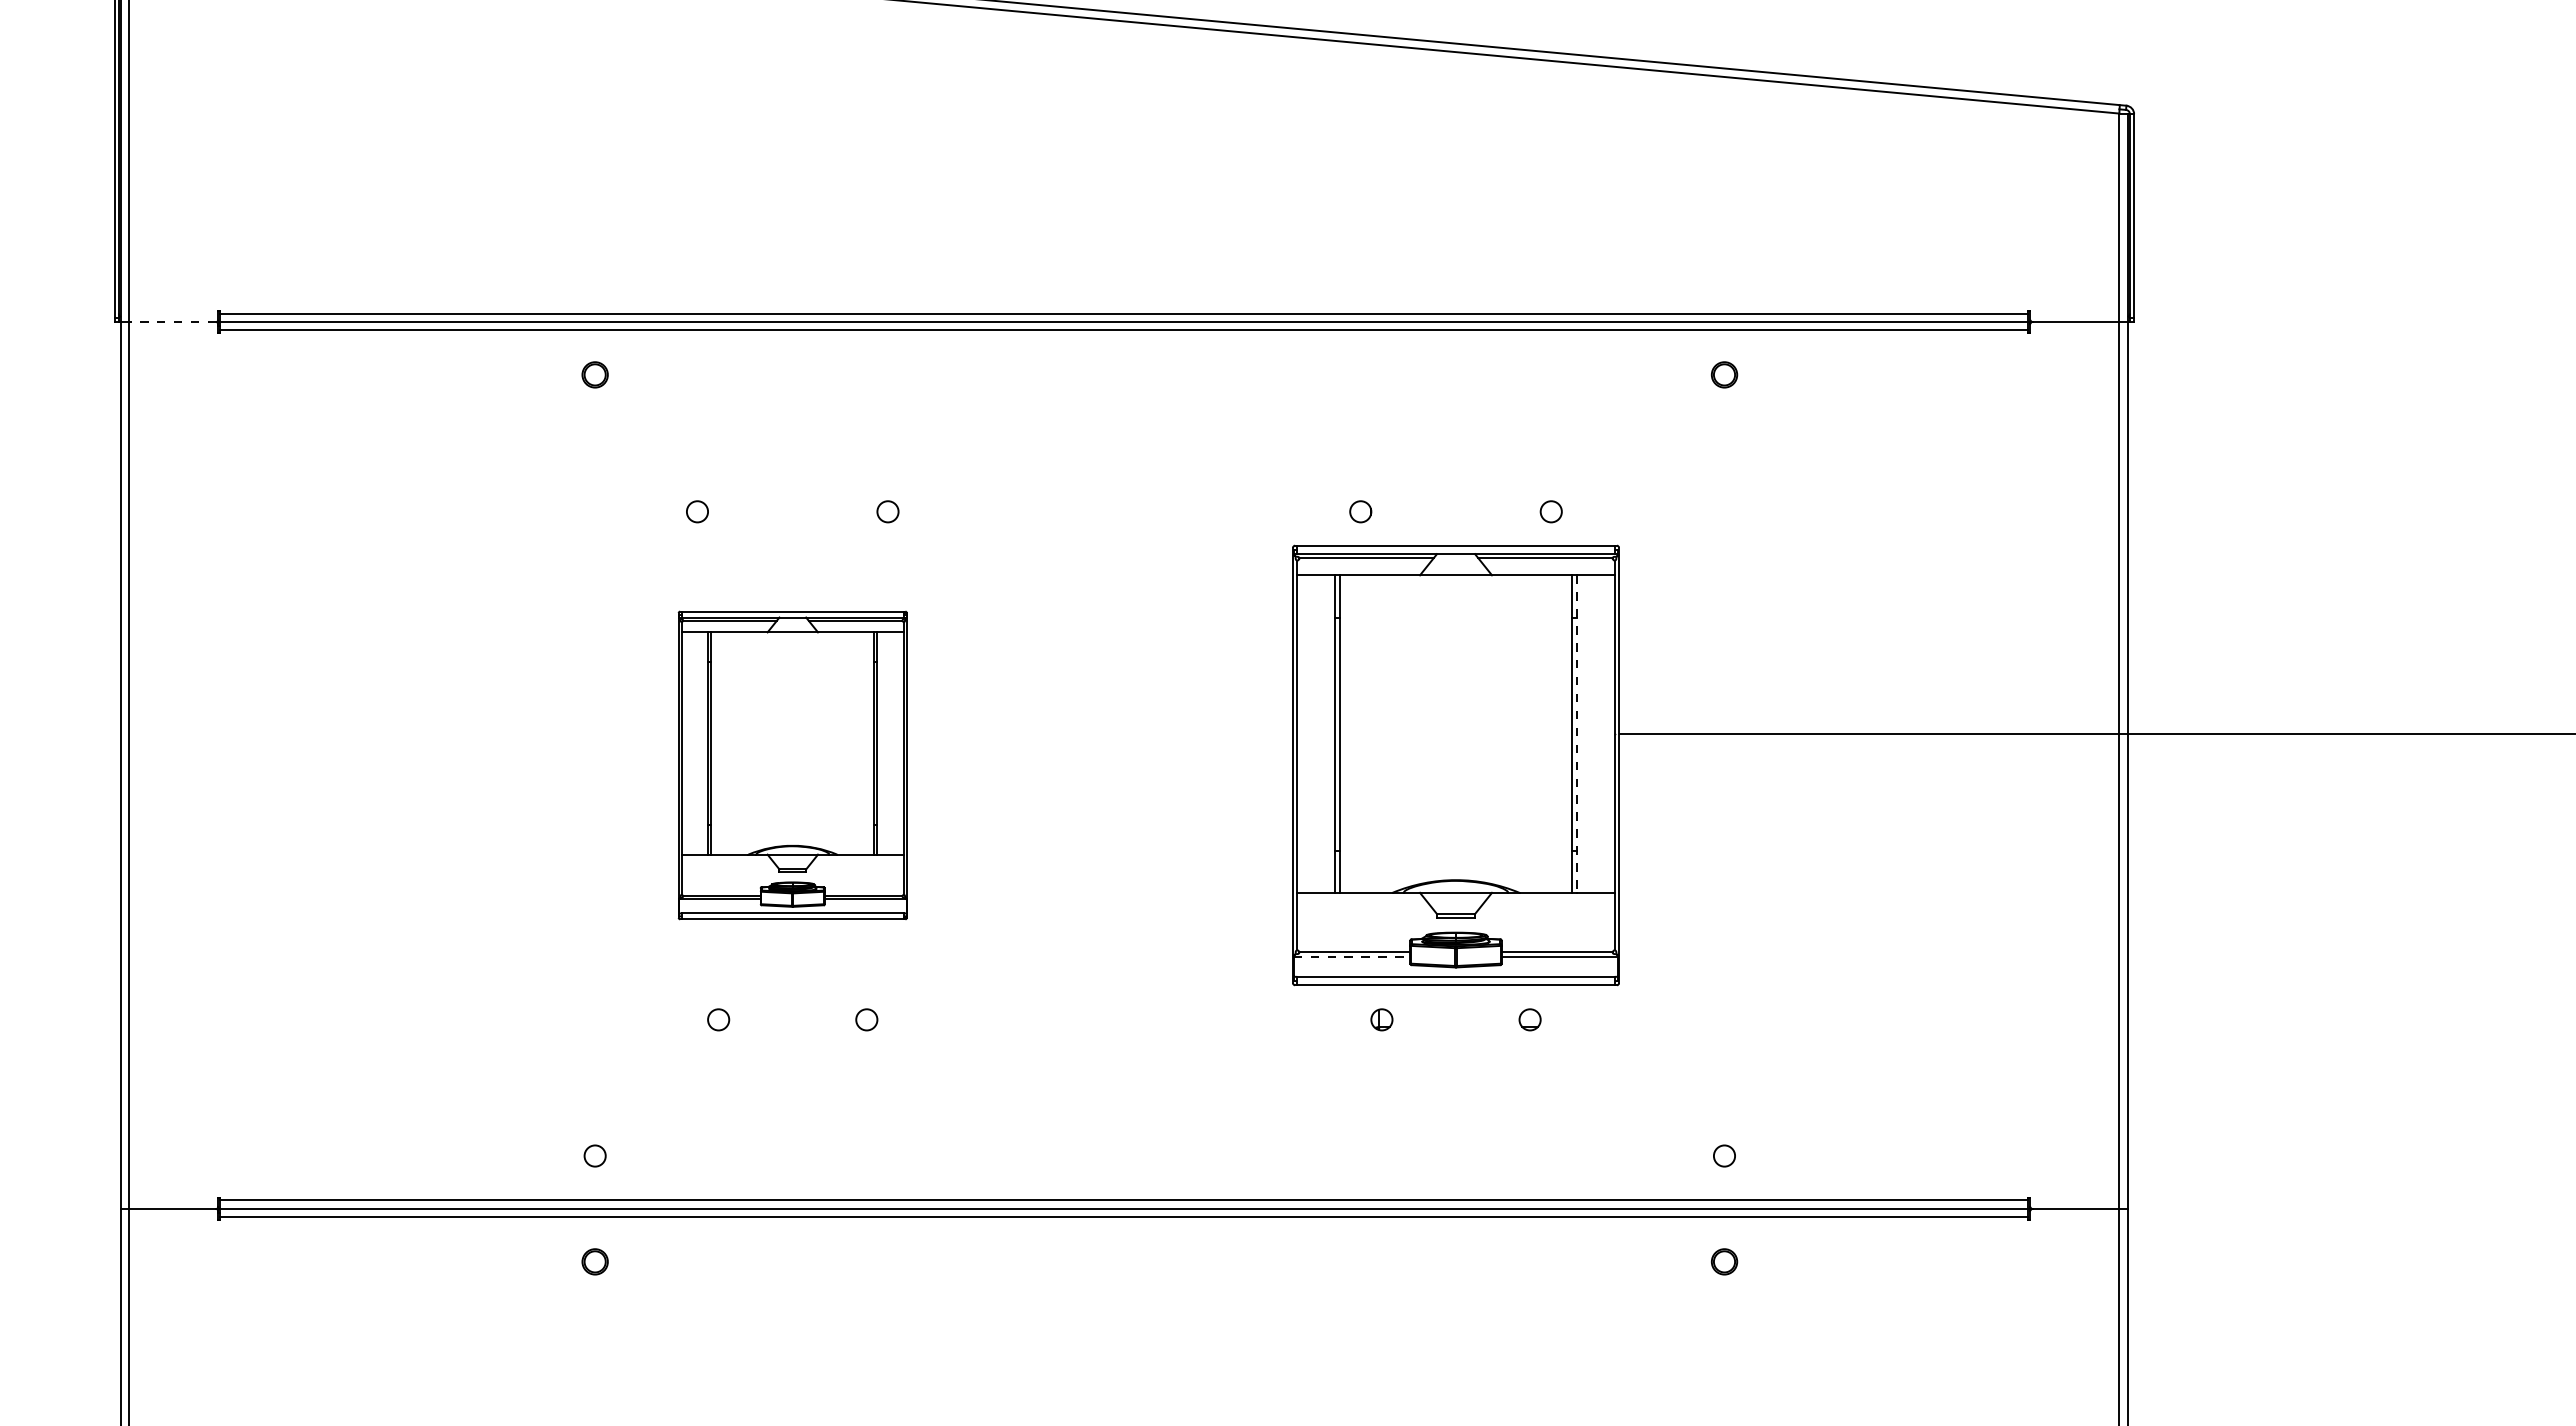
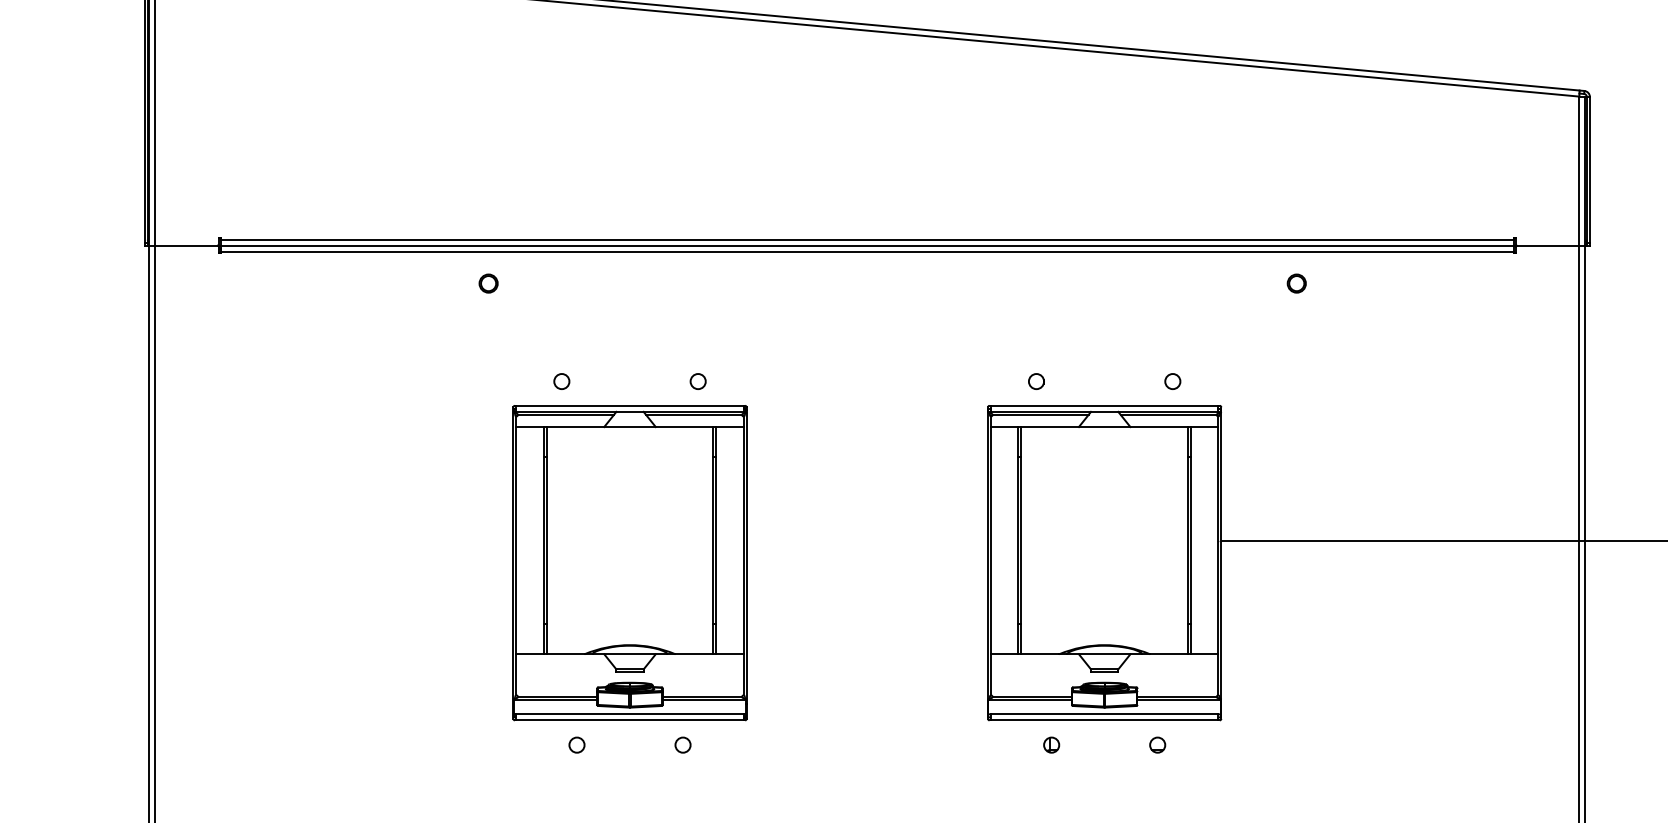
line: (172, 321) -> (186, 245), dashed -> solid
line: (1576, 734) -> (1190, 540), dashed -> solid
part: (792, 765) -> (629, 563), size x1.43
line: (1352, 956) -> (1030, 699), dashed -> solid

